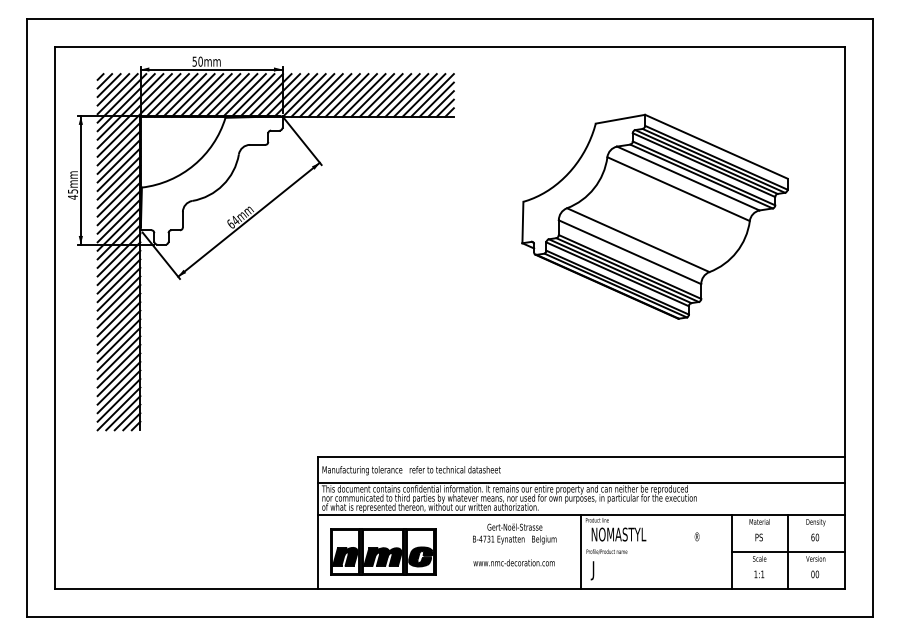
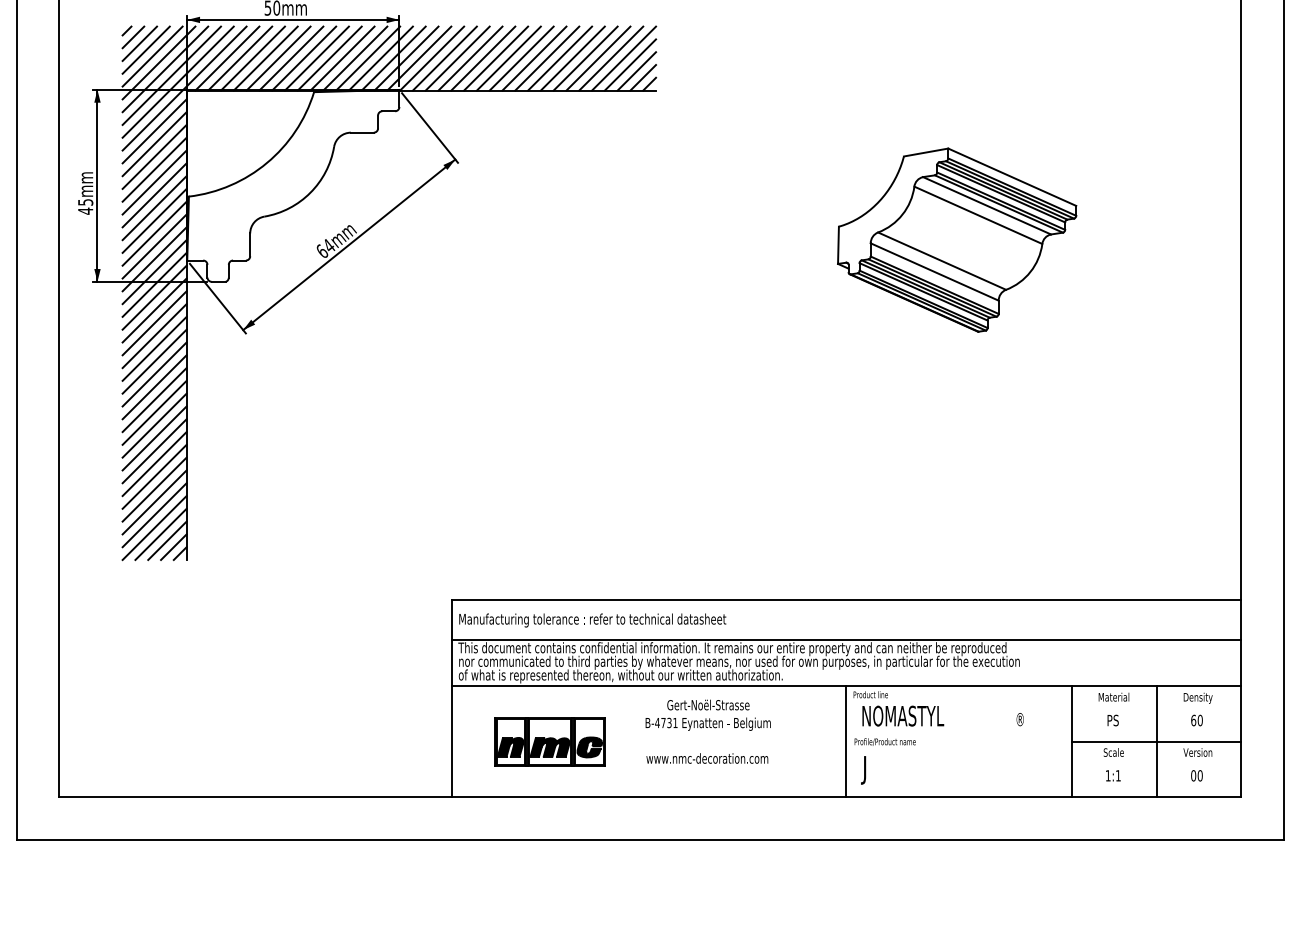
part: (654, 216) -> (956, 239), size x0.6
text: (514, 544) -> (707, 731), moved
part: (383, 551) -> (550, 741), size x0.7

